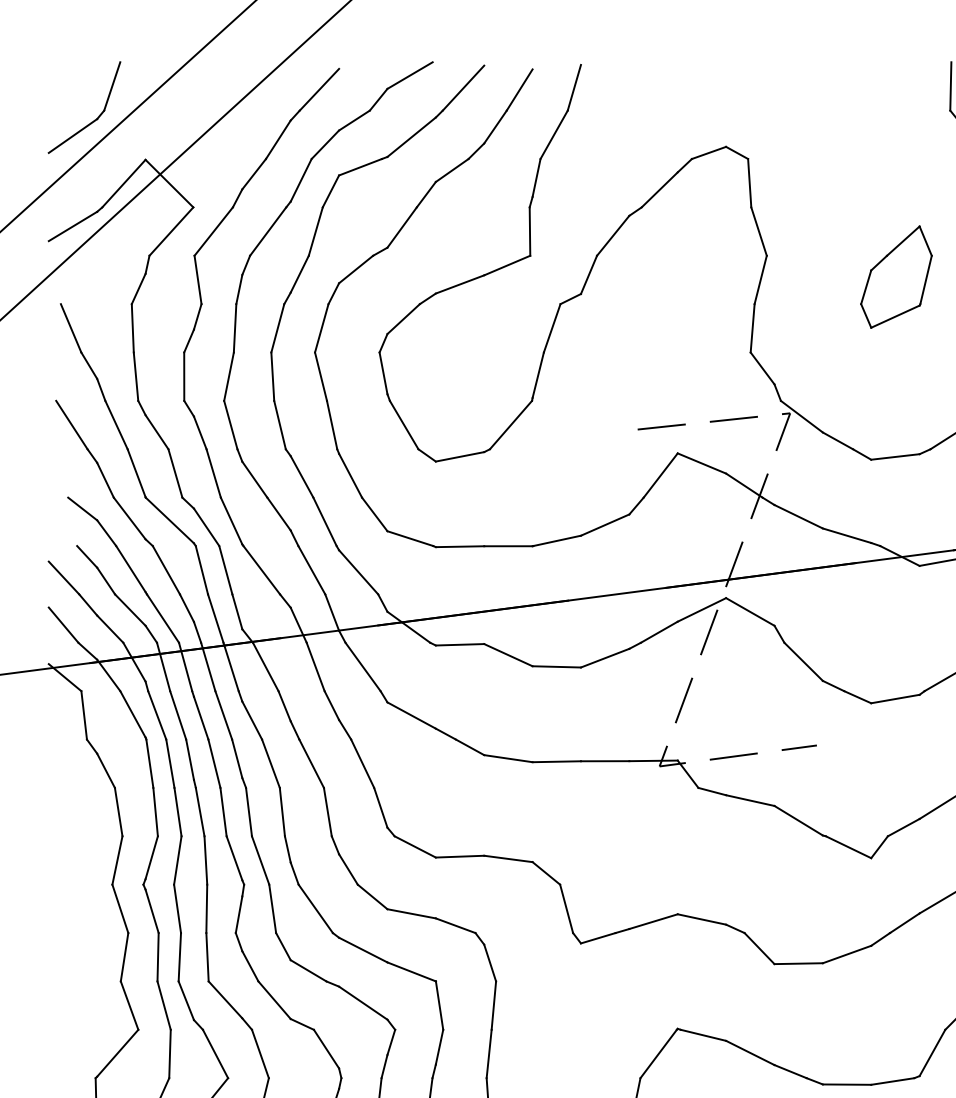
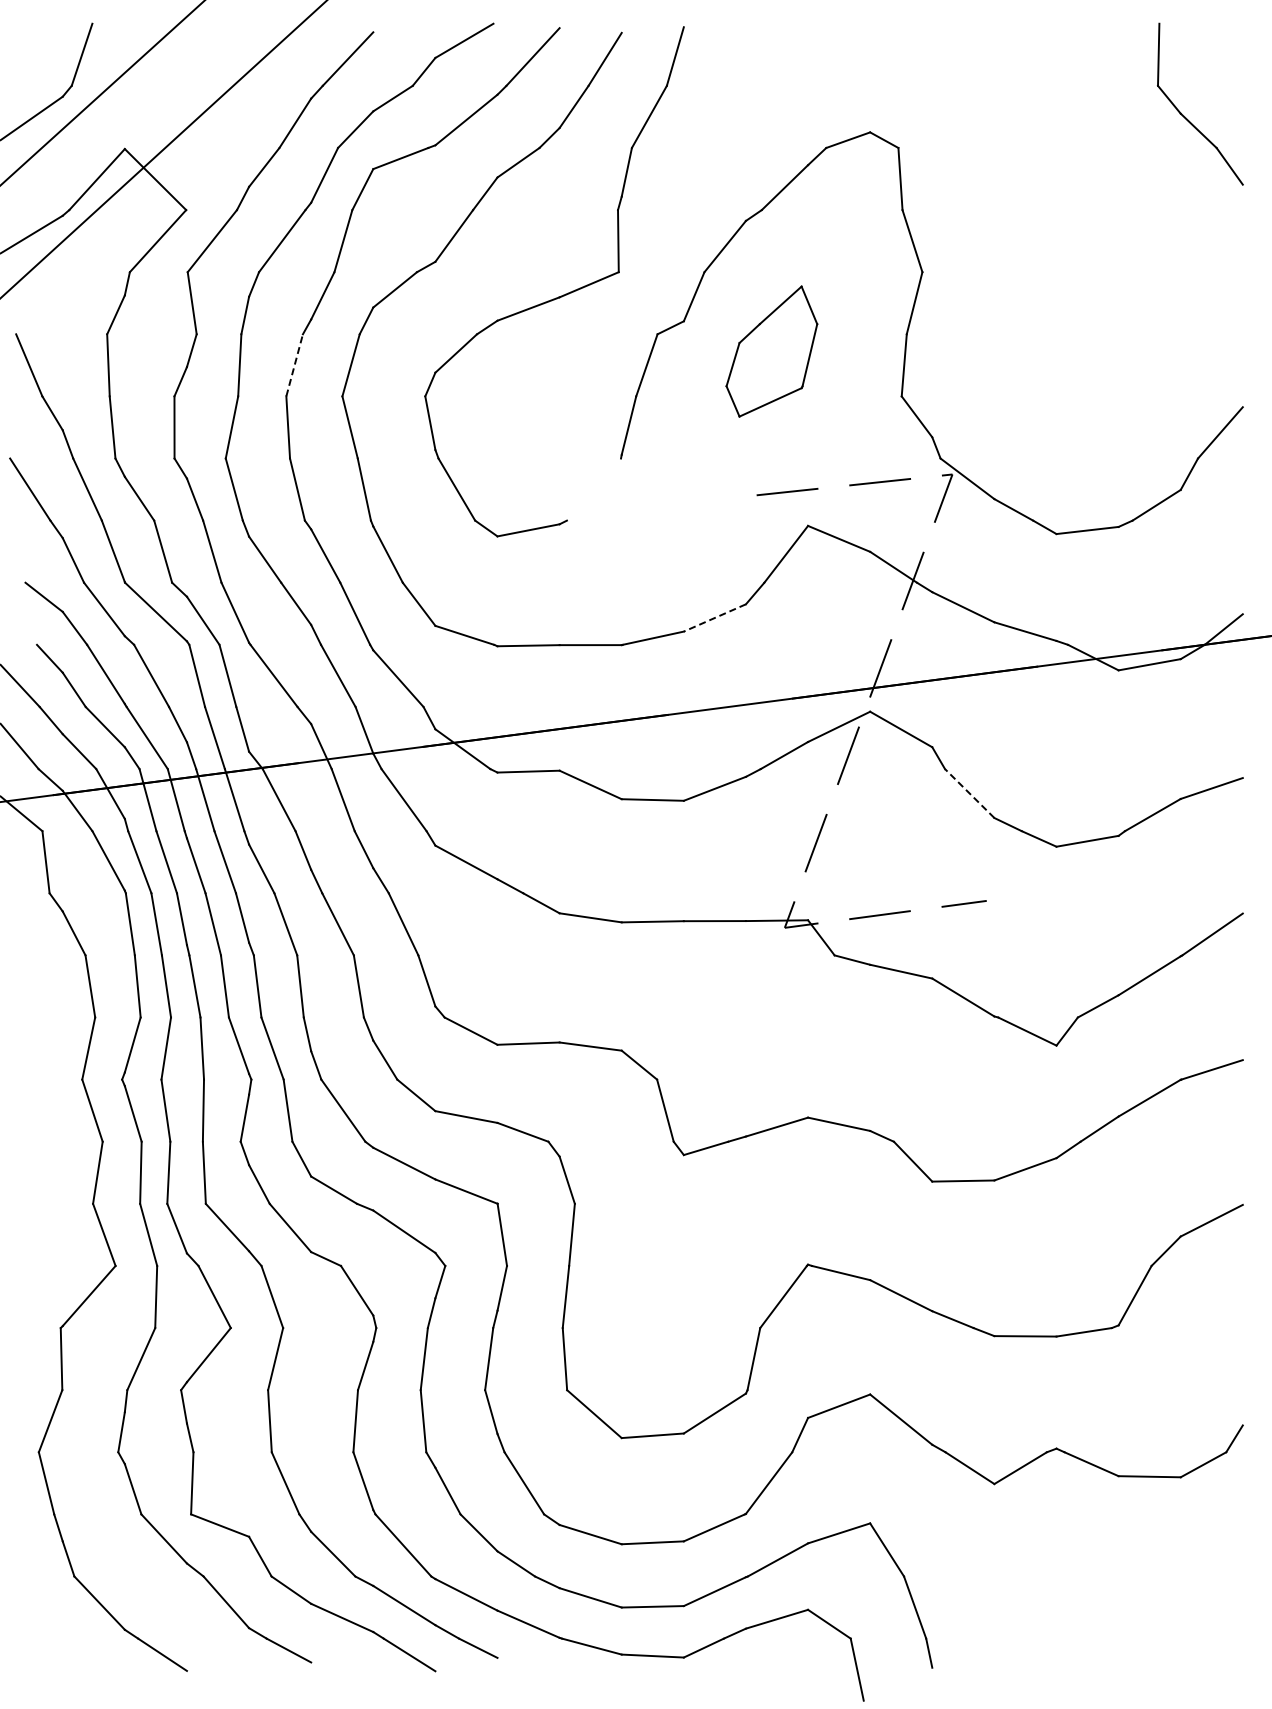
part: (896, 277) -> (771, 351), moved
line: (277, 327) -> (294, 364), solid -> dashed
line: (510, 425) -> (593, 489), removed
line: (604, 524) -> (714, 617), solid -> dashed
line: (803, 661) -> (969, 793), solid -> dashed

